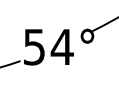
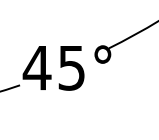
text: (48, 47) -> (54, 68), 54° -> 45°

